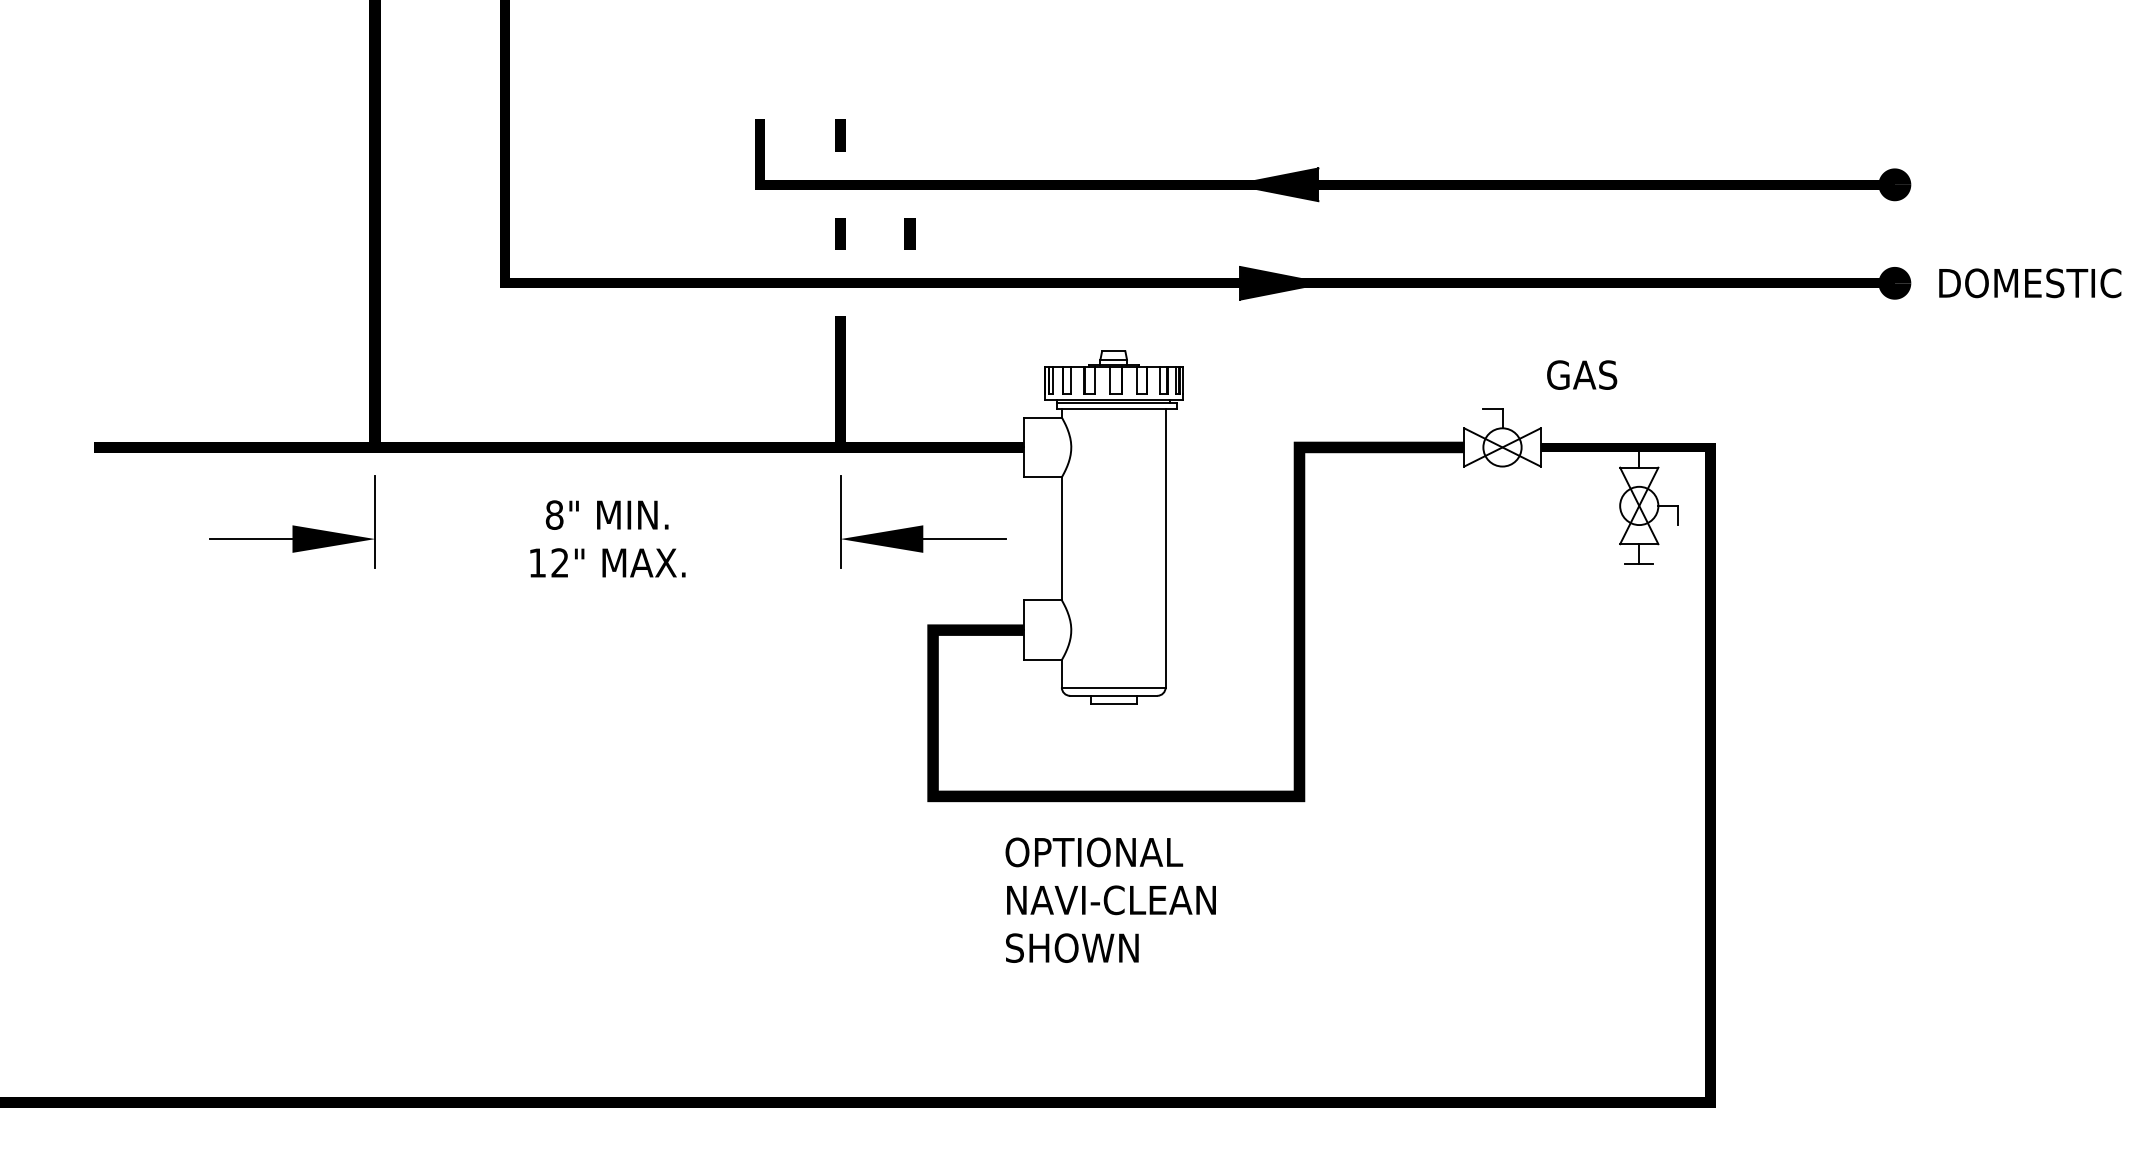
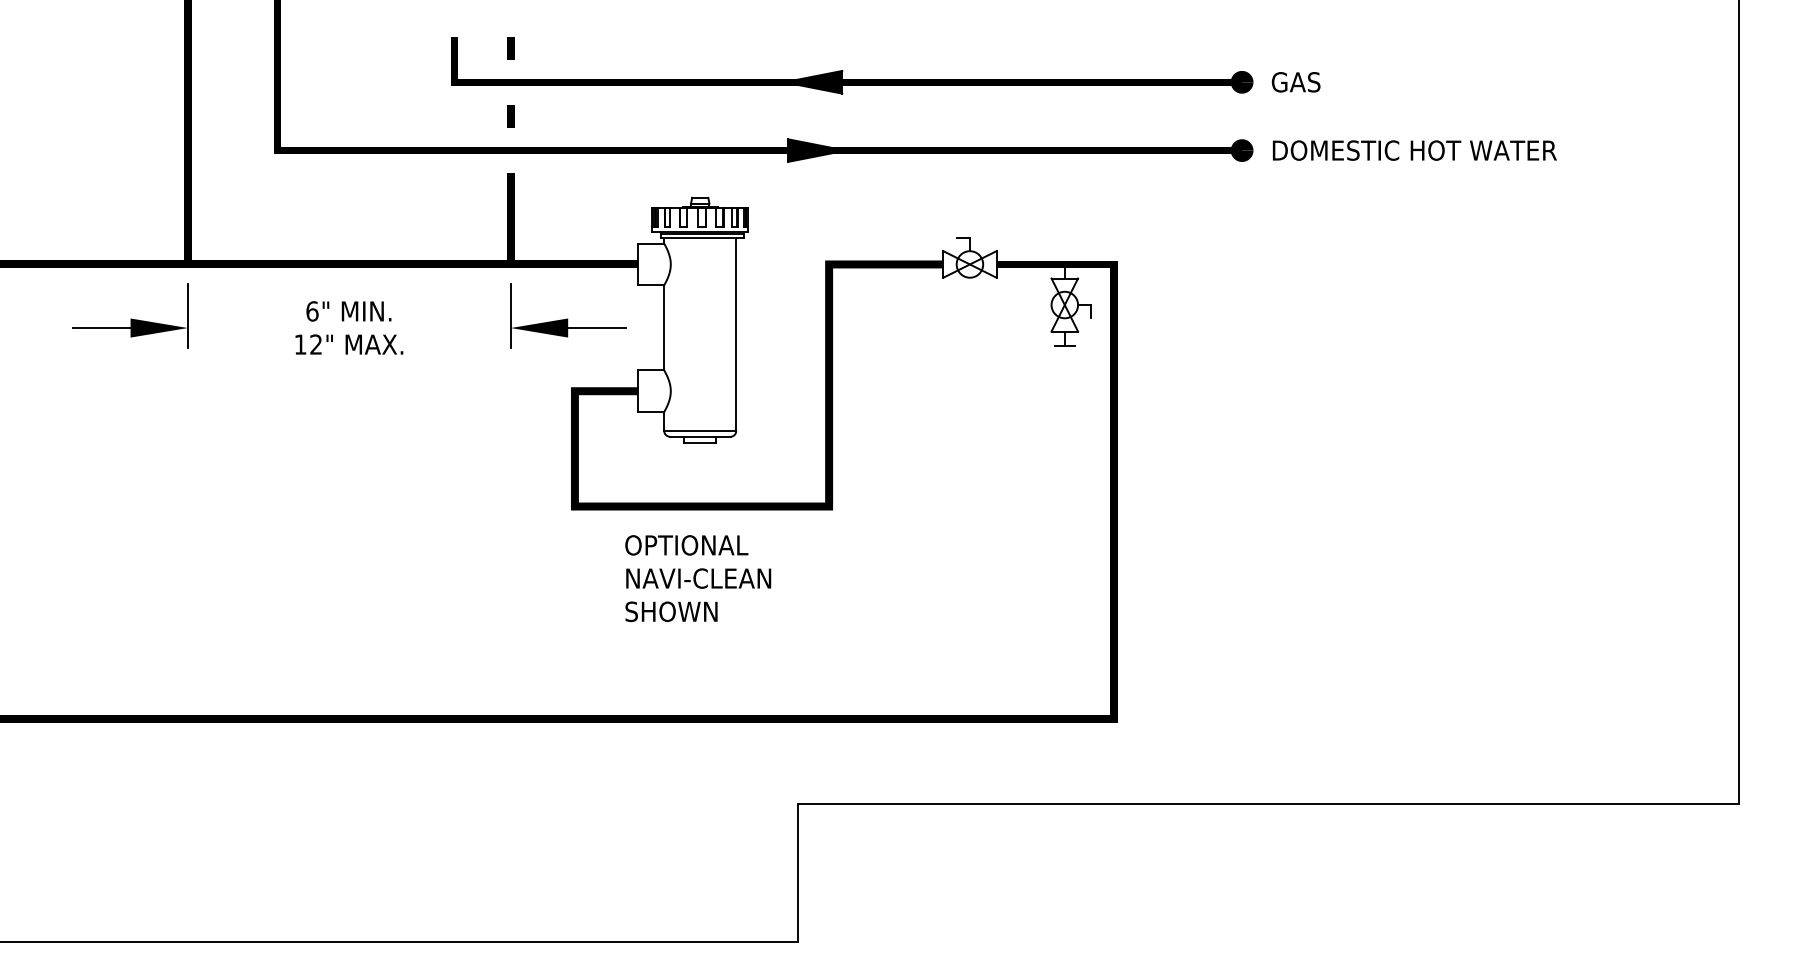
line: (909, 234) -> (558, 116), removed
text: (1581, 375) -> (1295, 82), moved
text: (554, 515) -> (312, 311), 8" -> 6"

